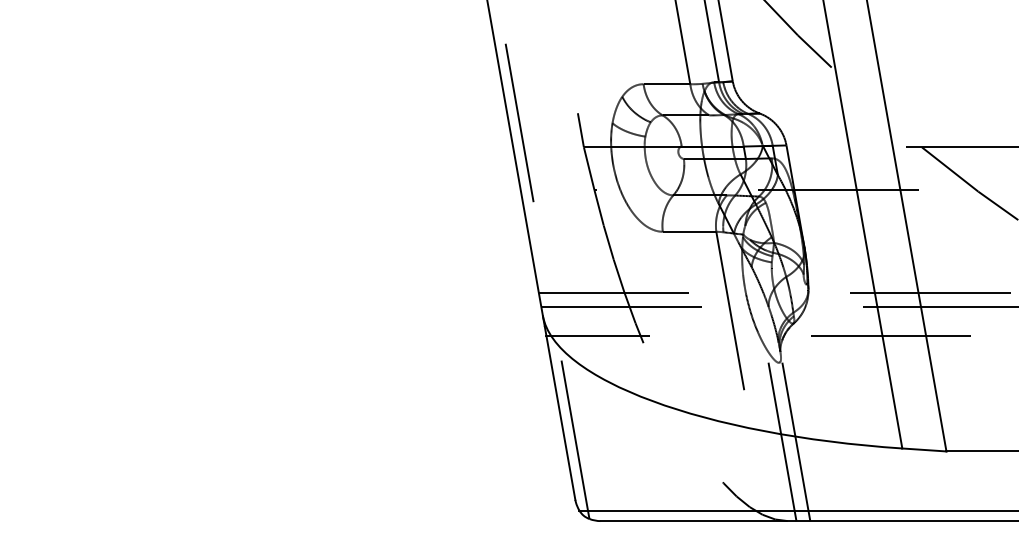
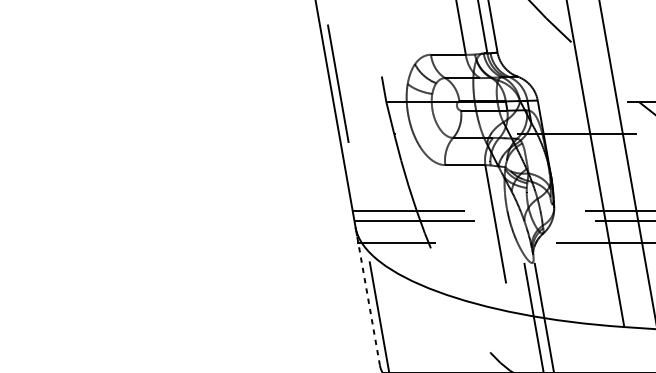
line: (560, 413) -> (368, 300), solid -> dashed

